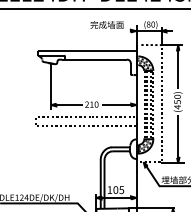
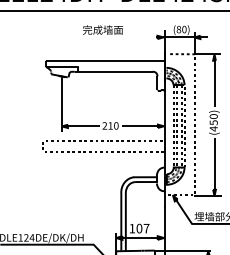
text: (107, 24) -> (103, 29), moved
text: (121, 189) -> (146, 228), 105 -> 107

